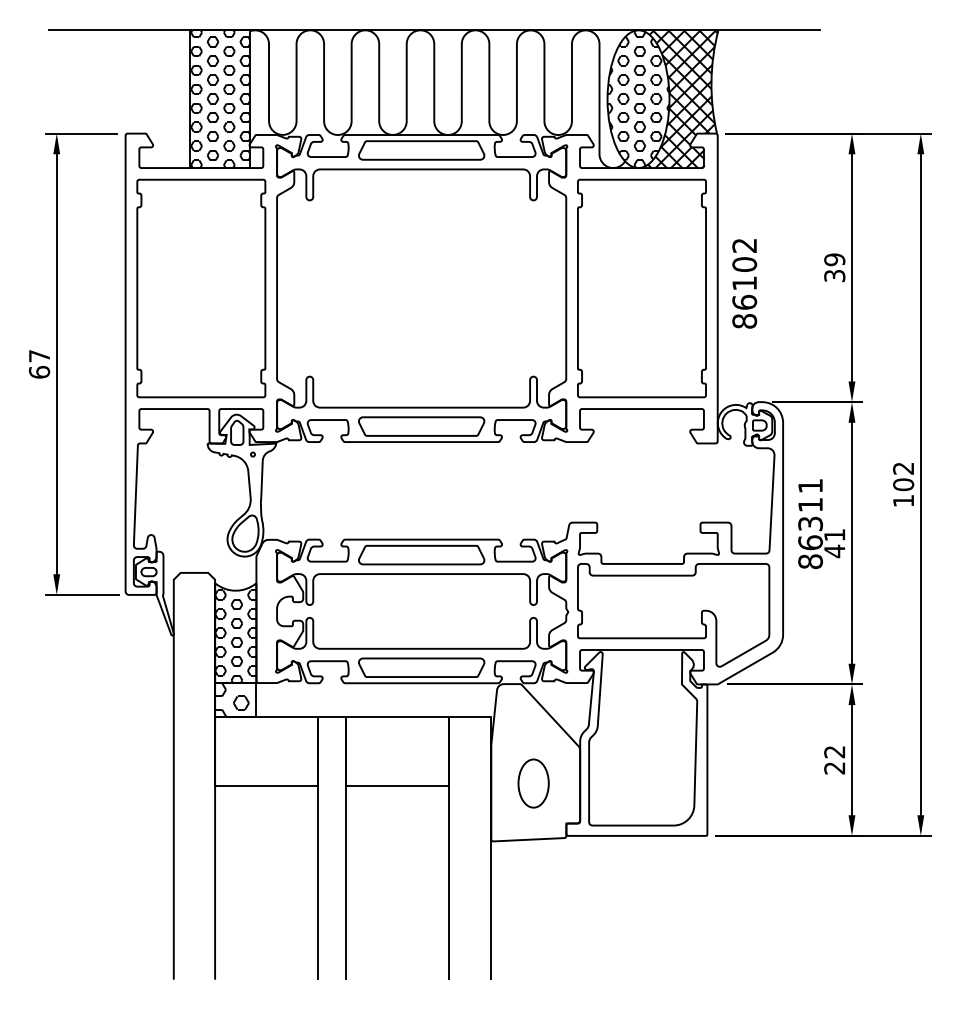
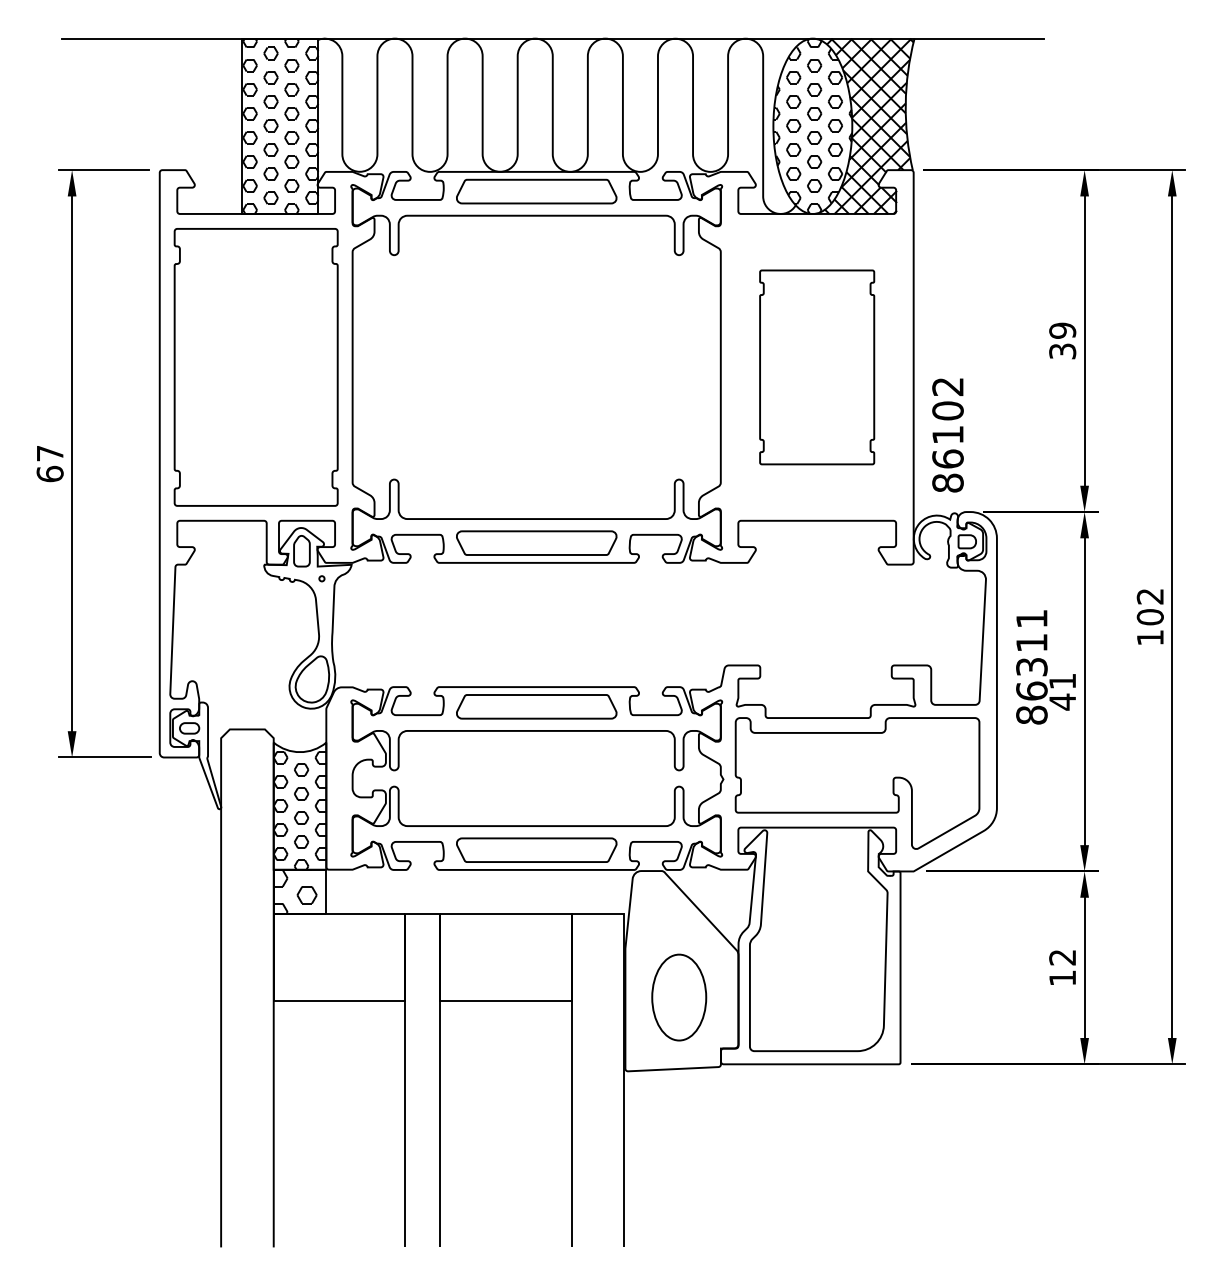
text: (744, 283) -> (947, 435), moved
part: (641, 288) -> (816, 367), size x0.7
text: (834, 768) -> (1062, 978), 22 -> 12
part: (533, 783) -> (679, 997), size x1.4

